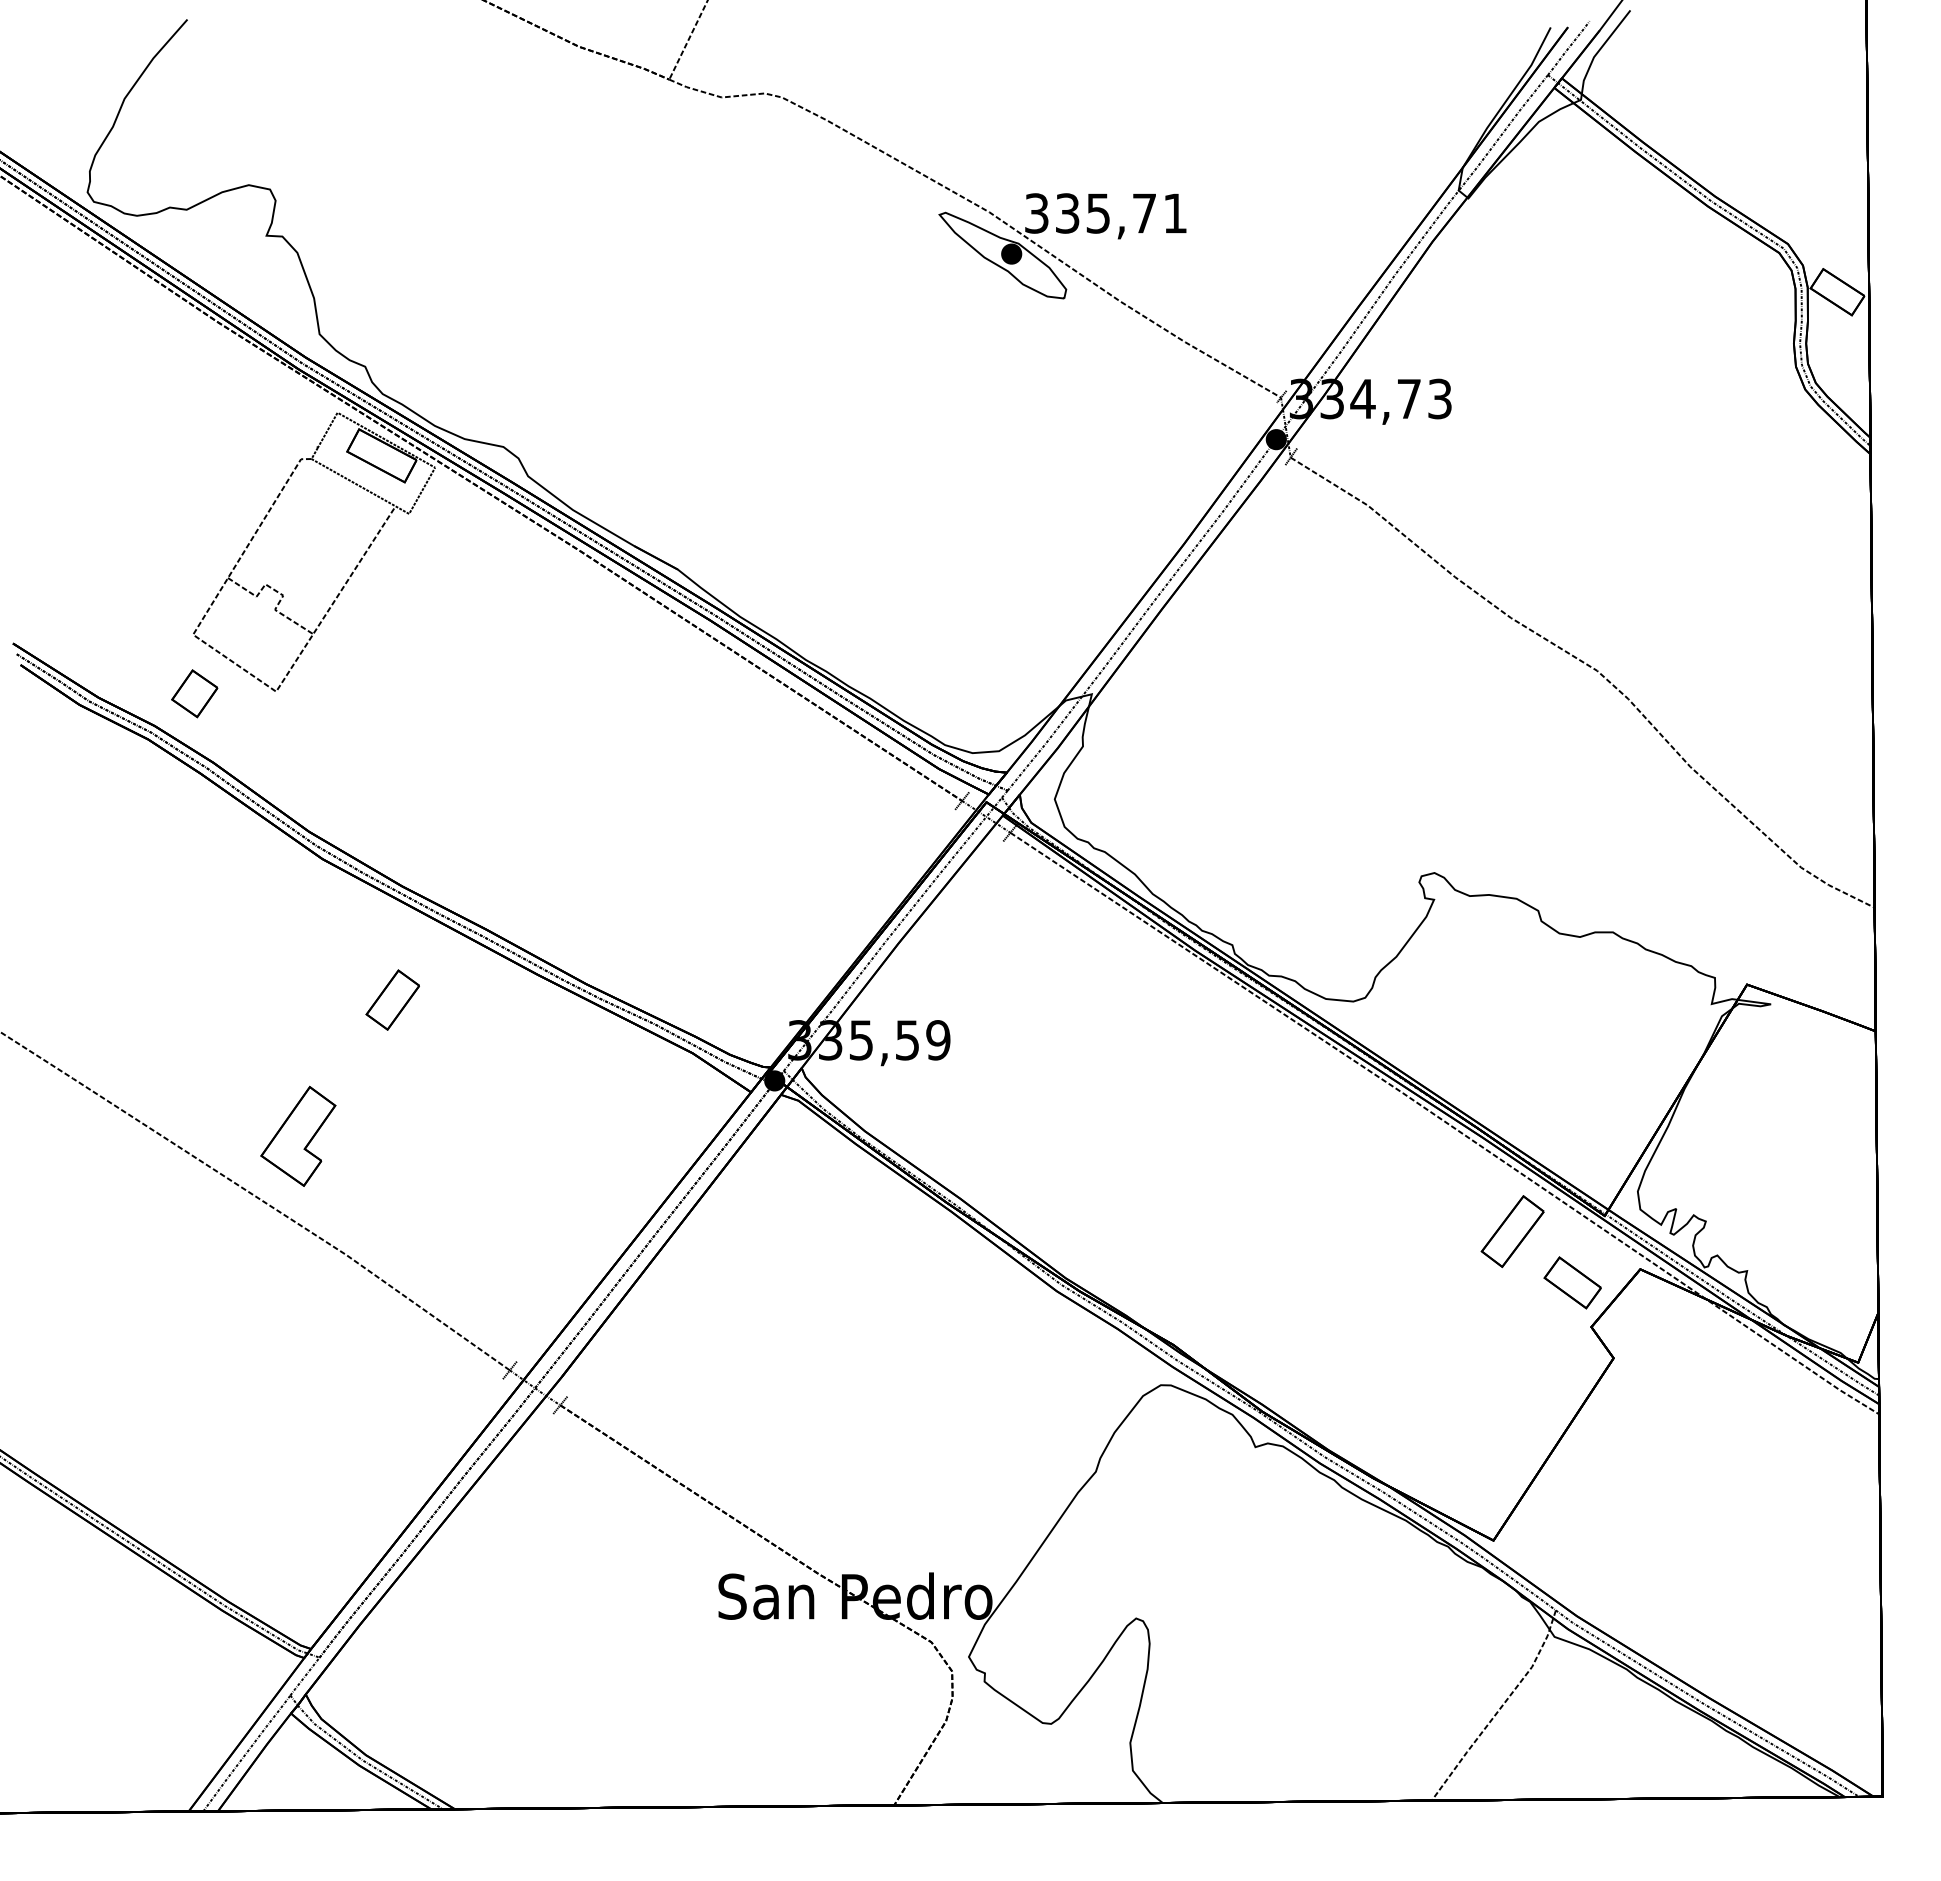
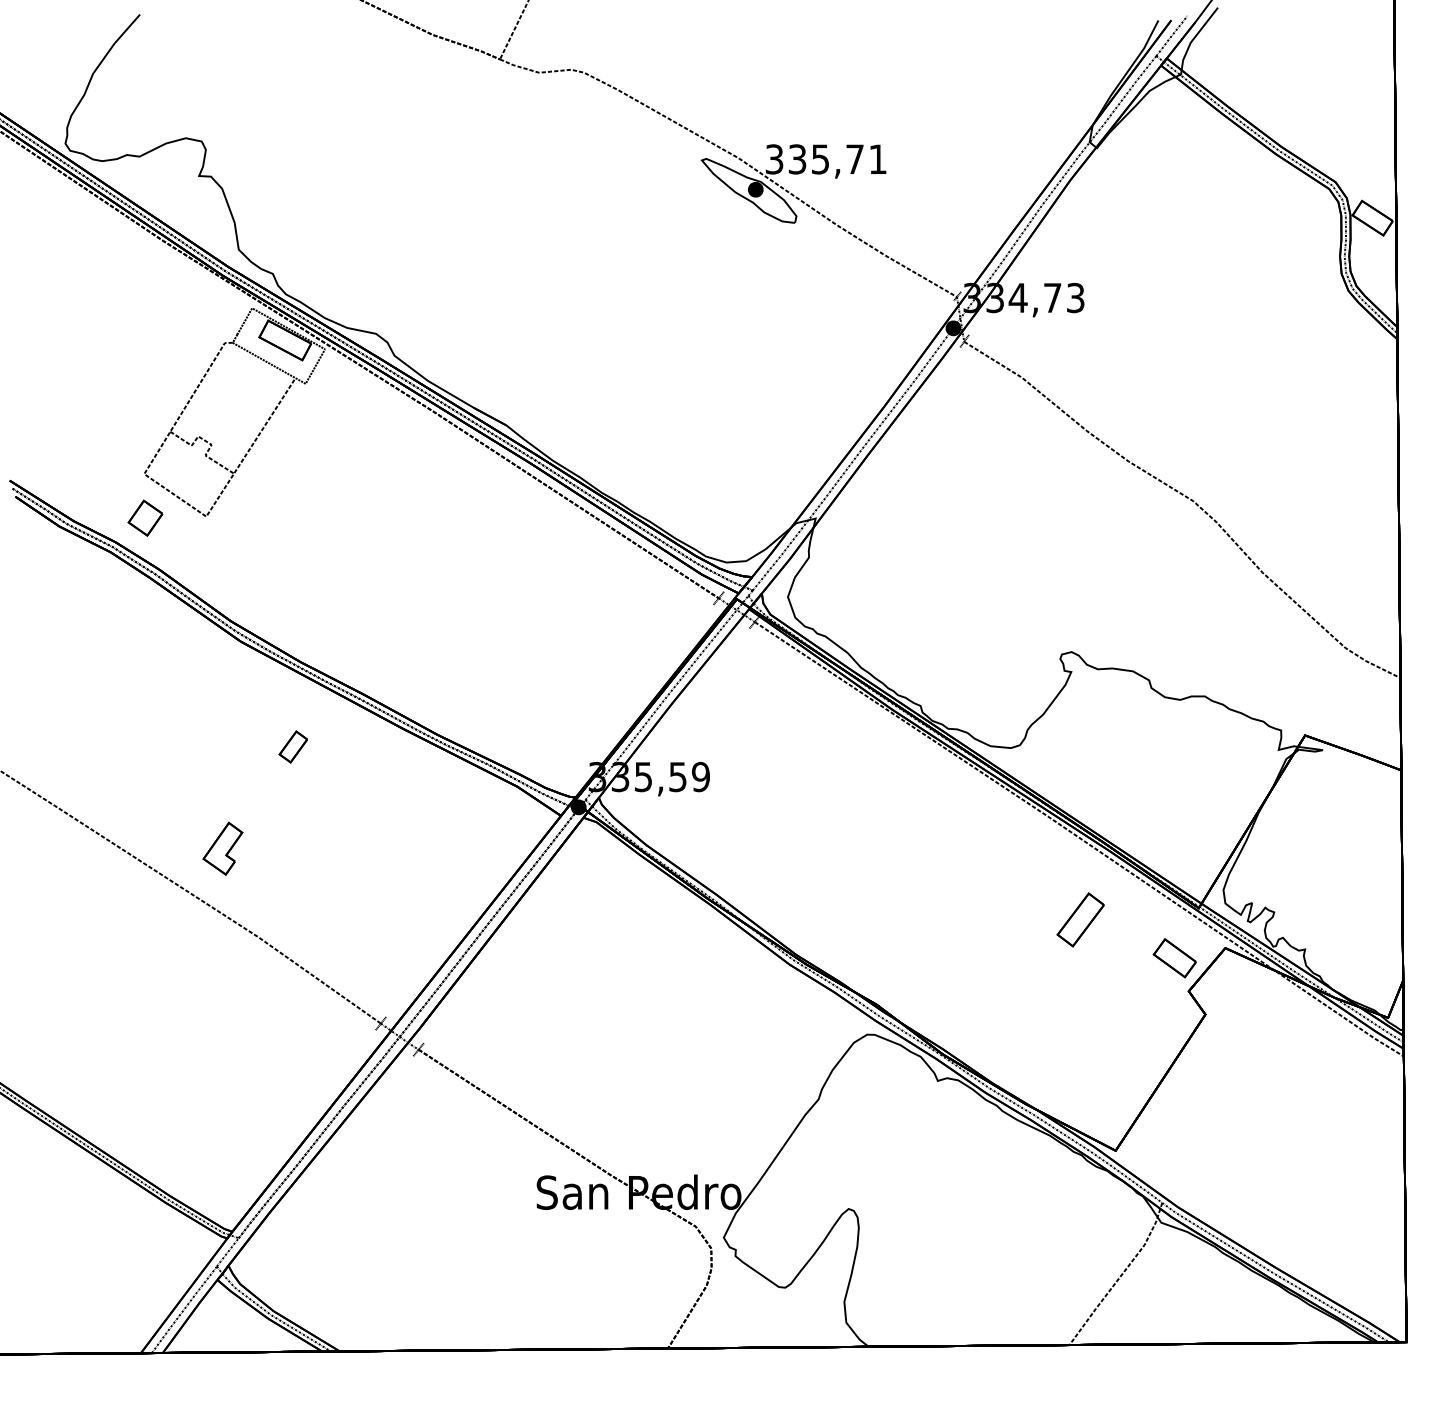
part: (392, 999) -> (293, 746), size x0.7
part: (298, 1135) -> (223, 848), size x0.7
part: (1512, 1231) -> (1080, 919), moved

